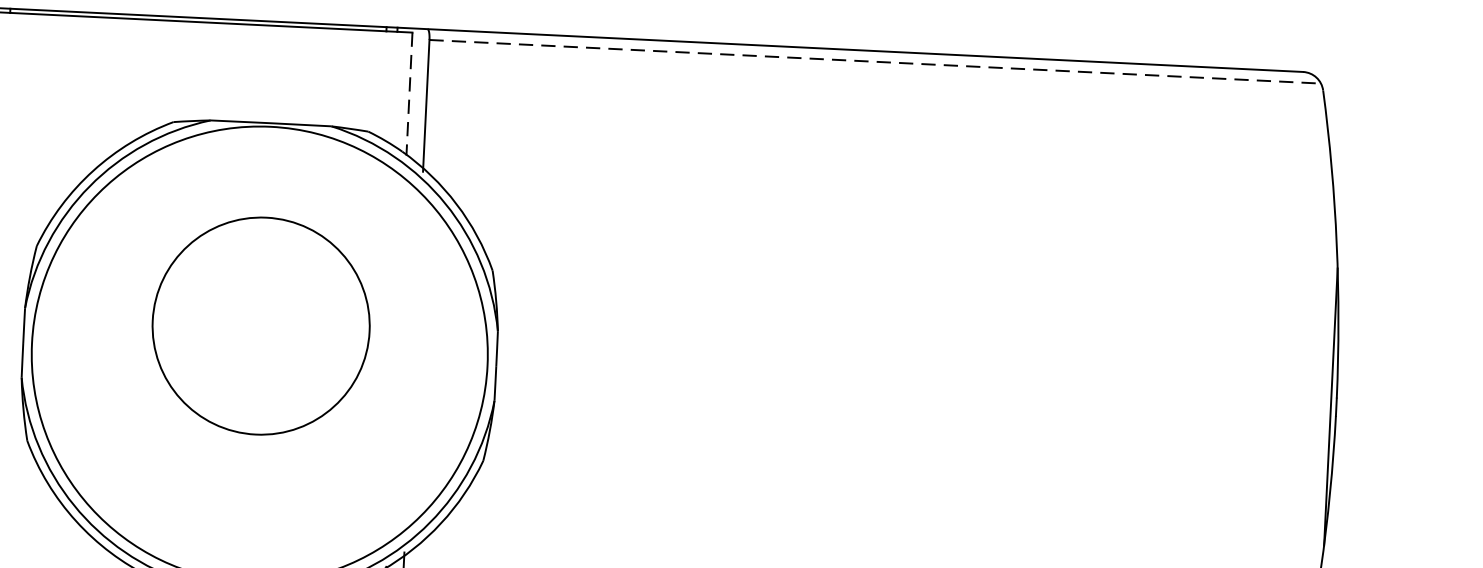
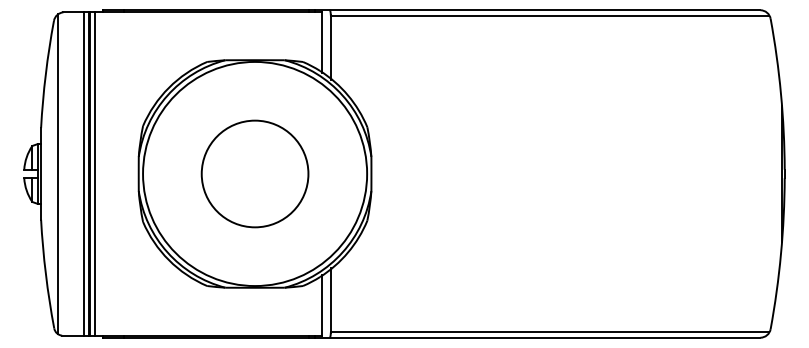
line: (876, 61) -> (550, 15), dashed -> solid
line: (409, 96) -> (322, 43), dashed -> solid
circle: (260, 325) -> (254, 173), moved

